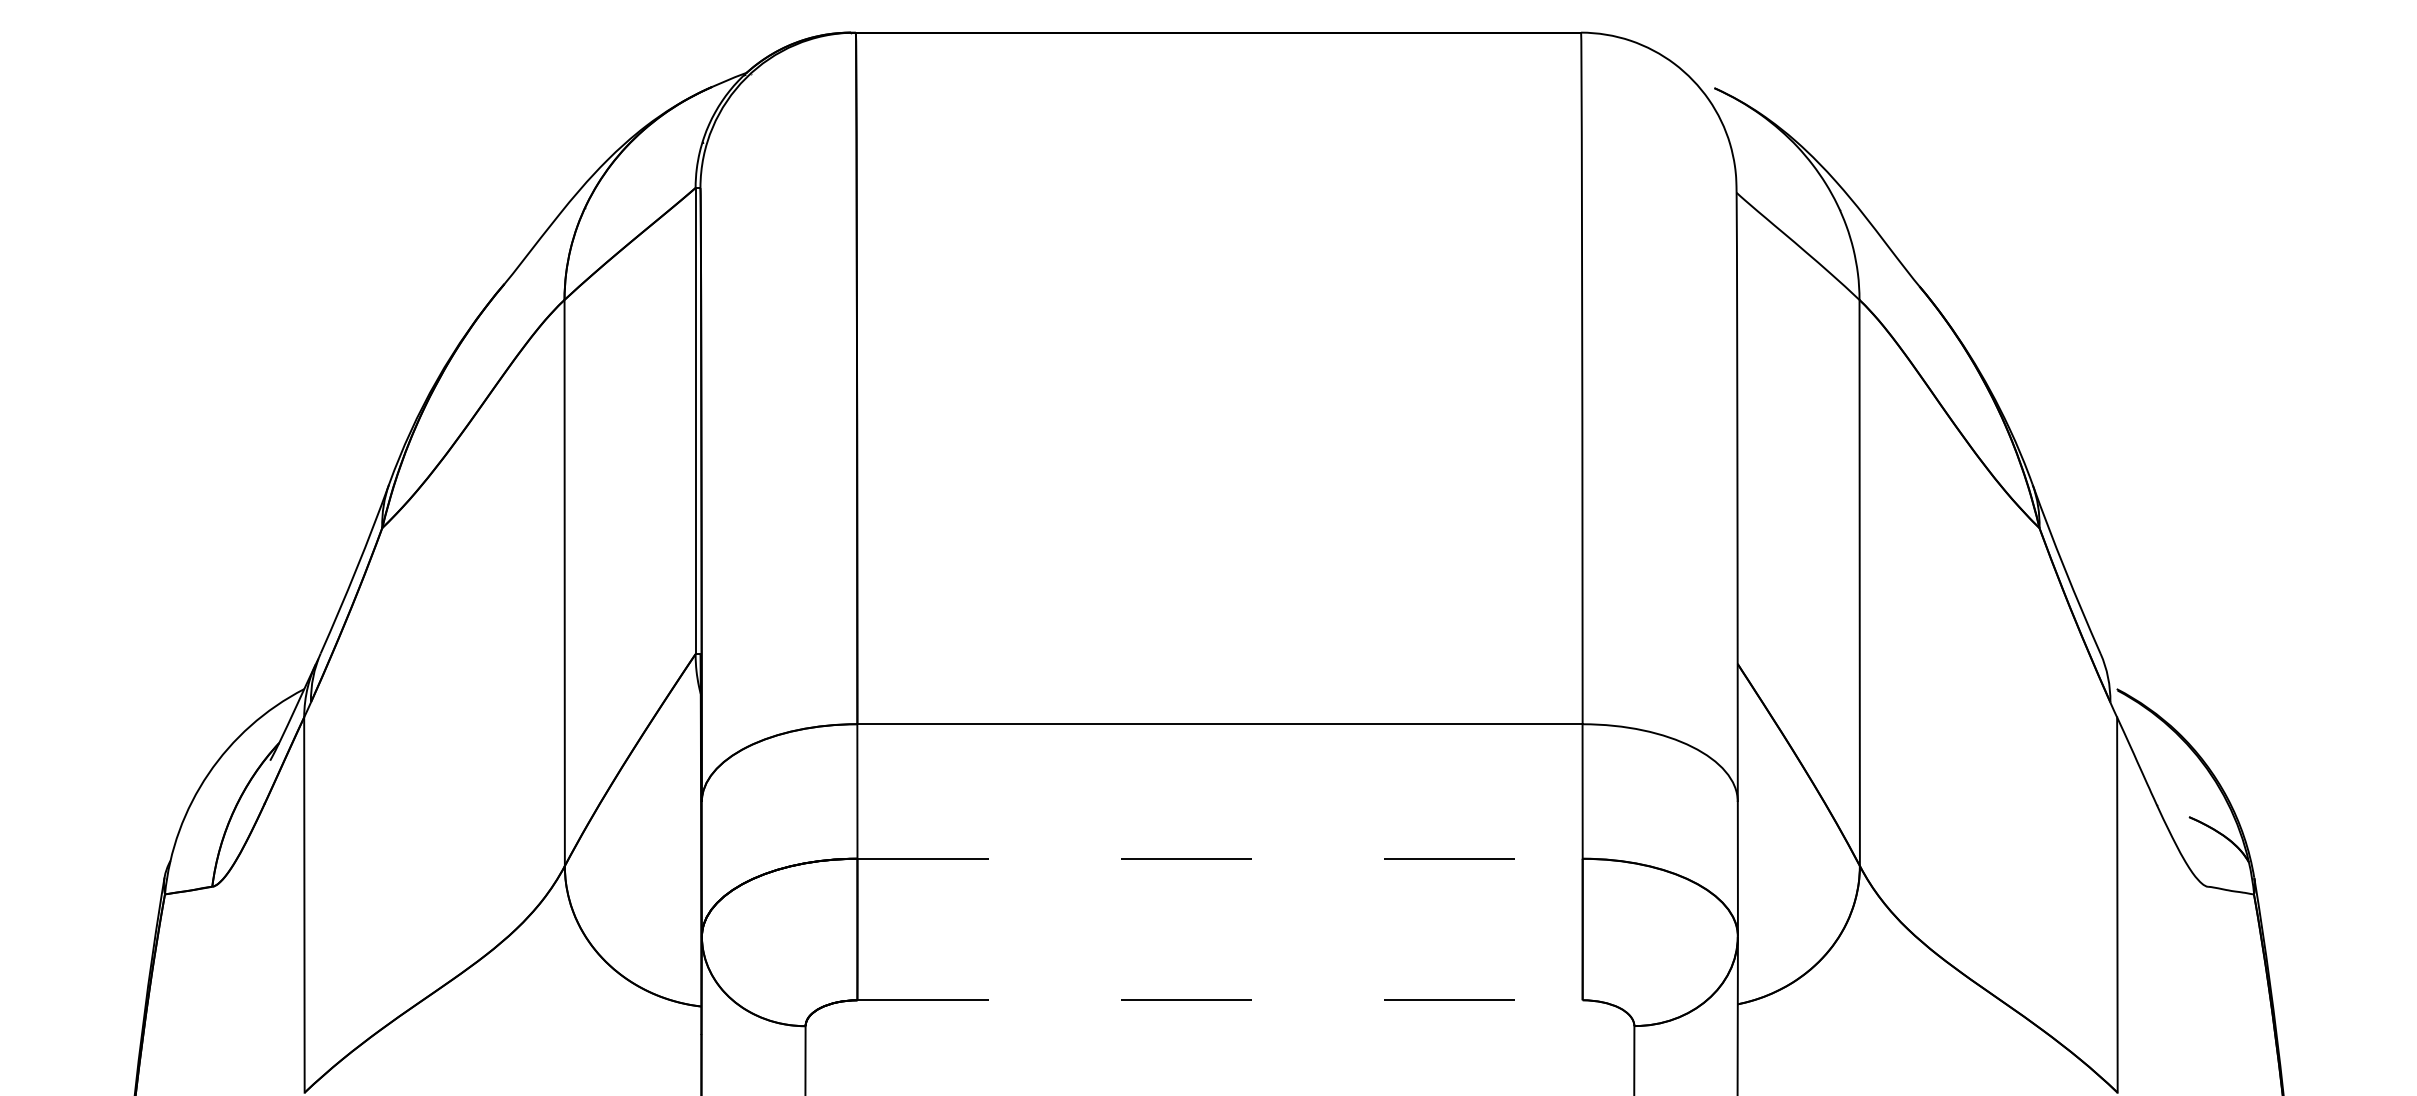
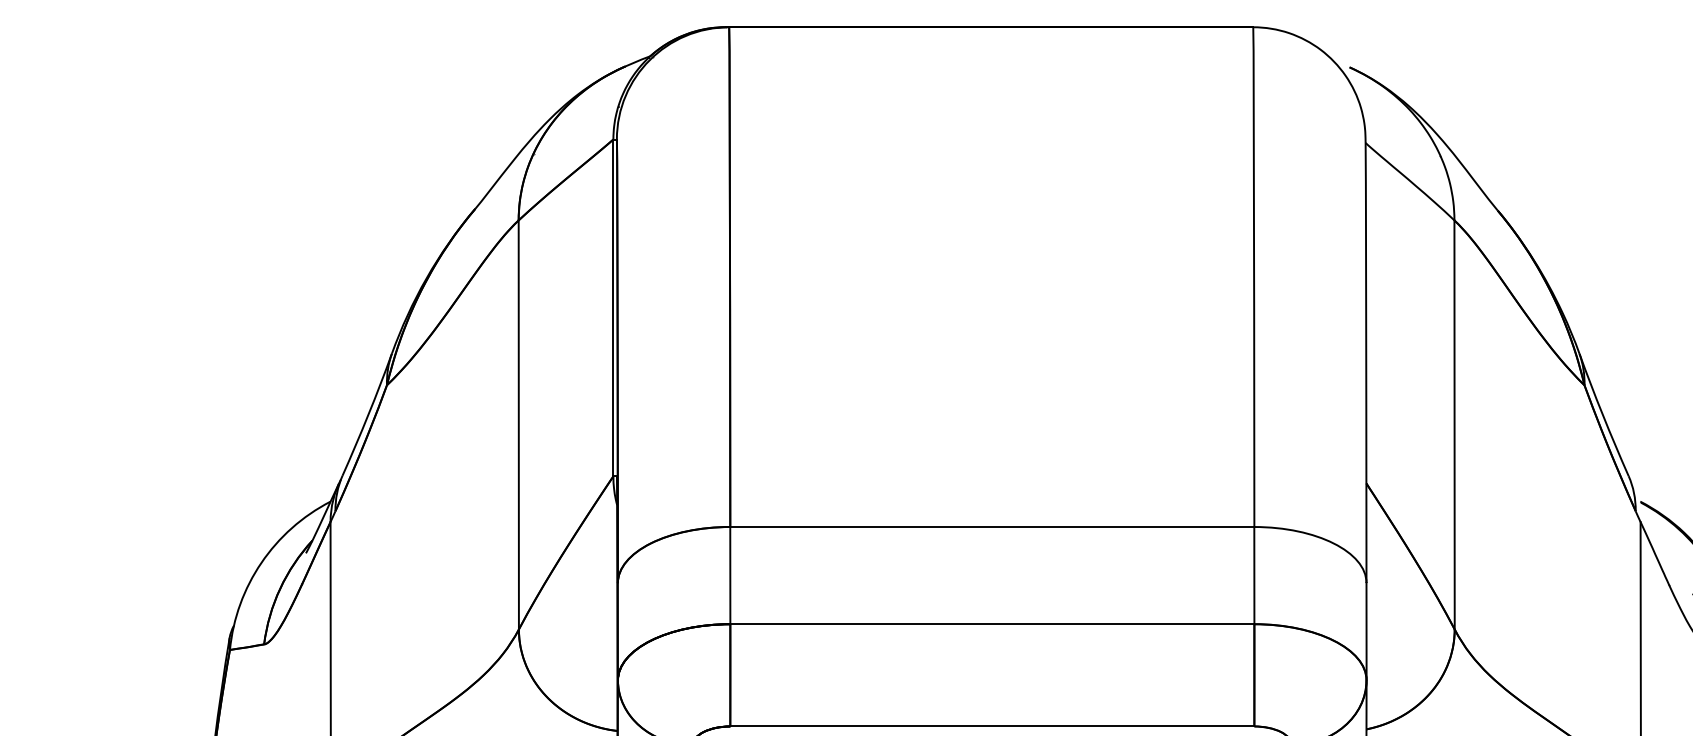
line: (1220, 858) -> (992, 624), dashed -> solid
line: (1220, 1000) -> (992, 726), dashed -> solid

